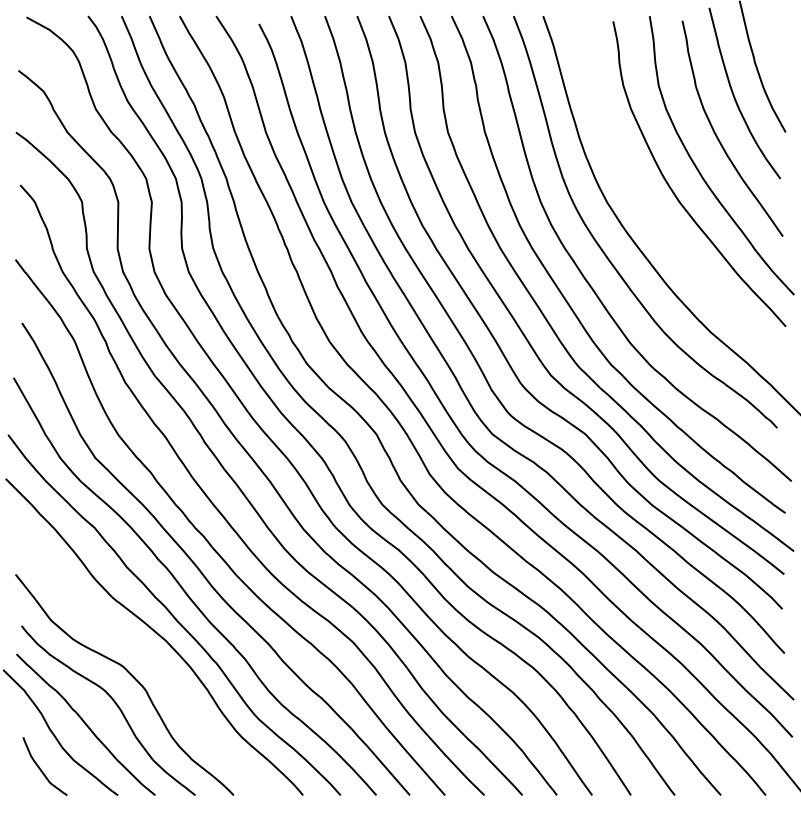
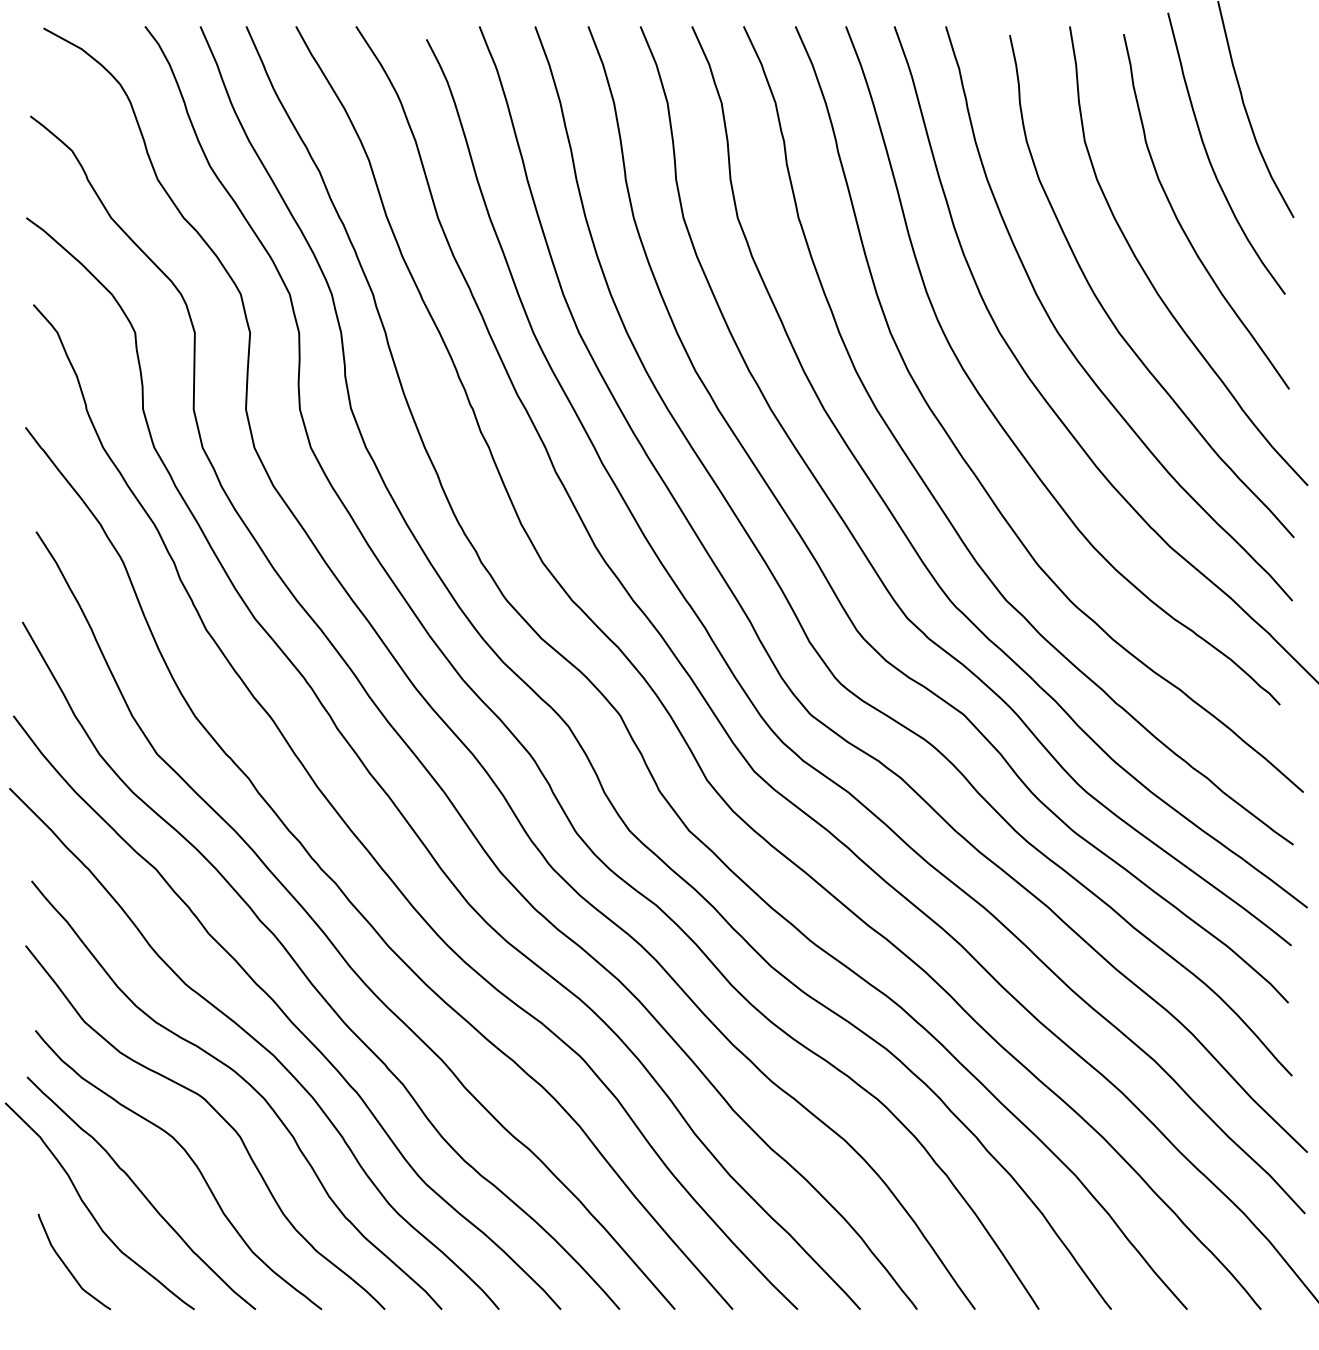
curve: (650, 211) -> (1071, 348), added
curve: (149, 658) -> (246, 1084), added

